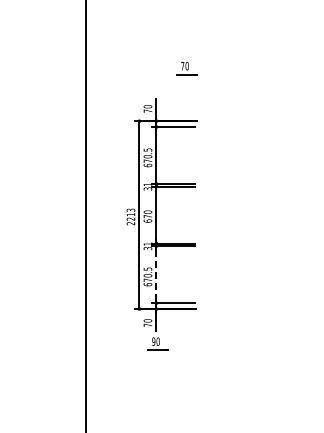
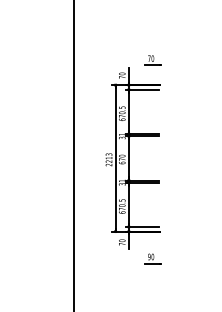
part: (186, 68) -> (152, 60), moved
line: (156, 274) -> (128, 204), dashed -> solid
part: (157, 343) -> (152, 258), moved

